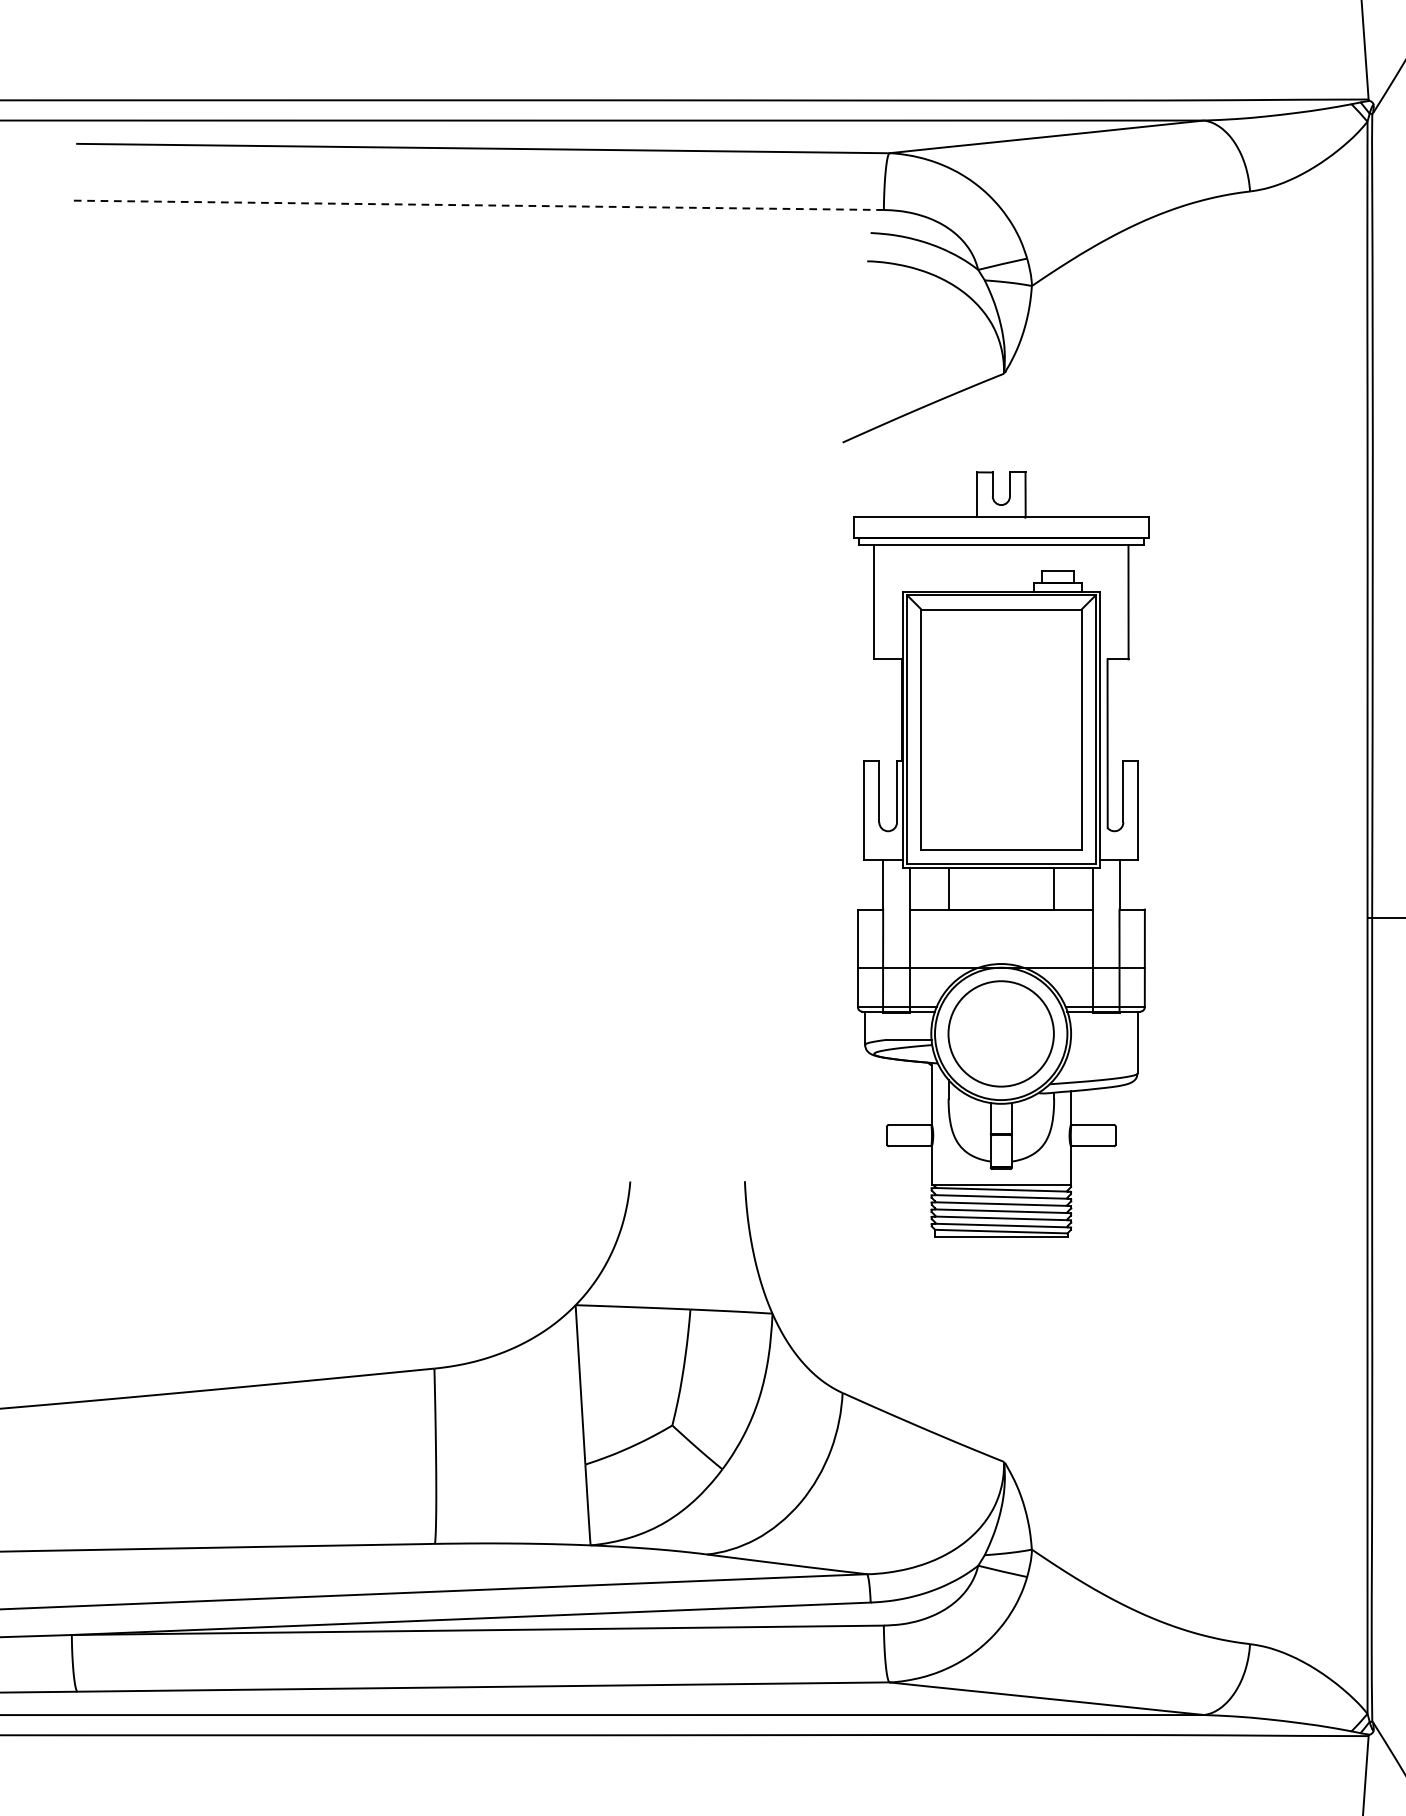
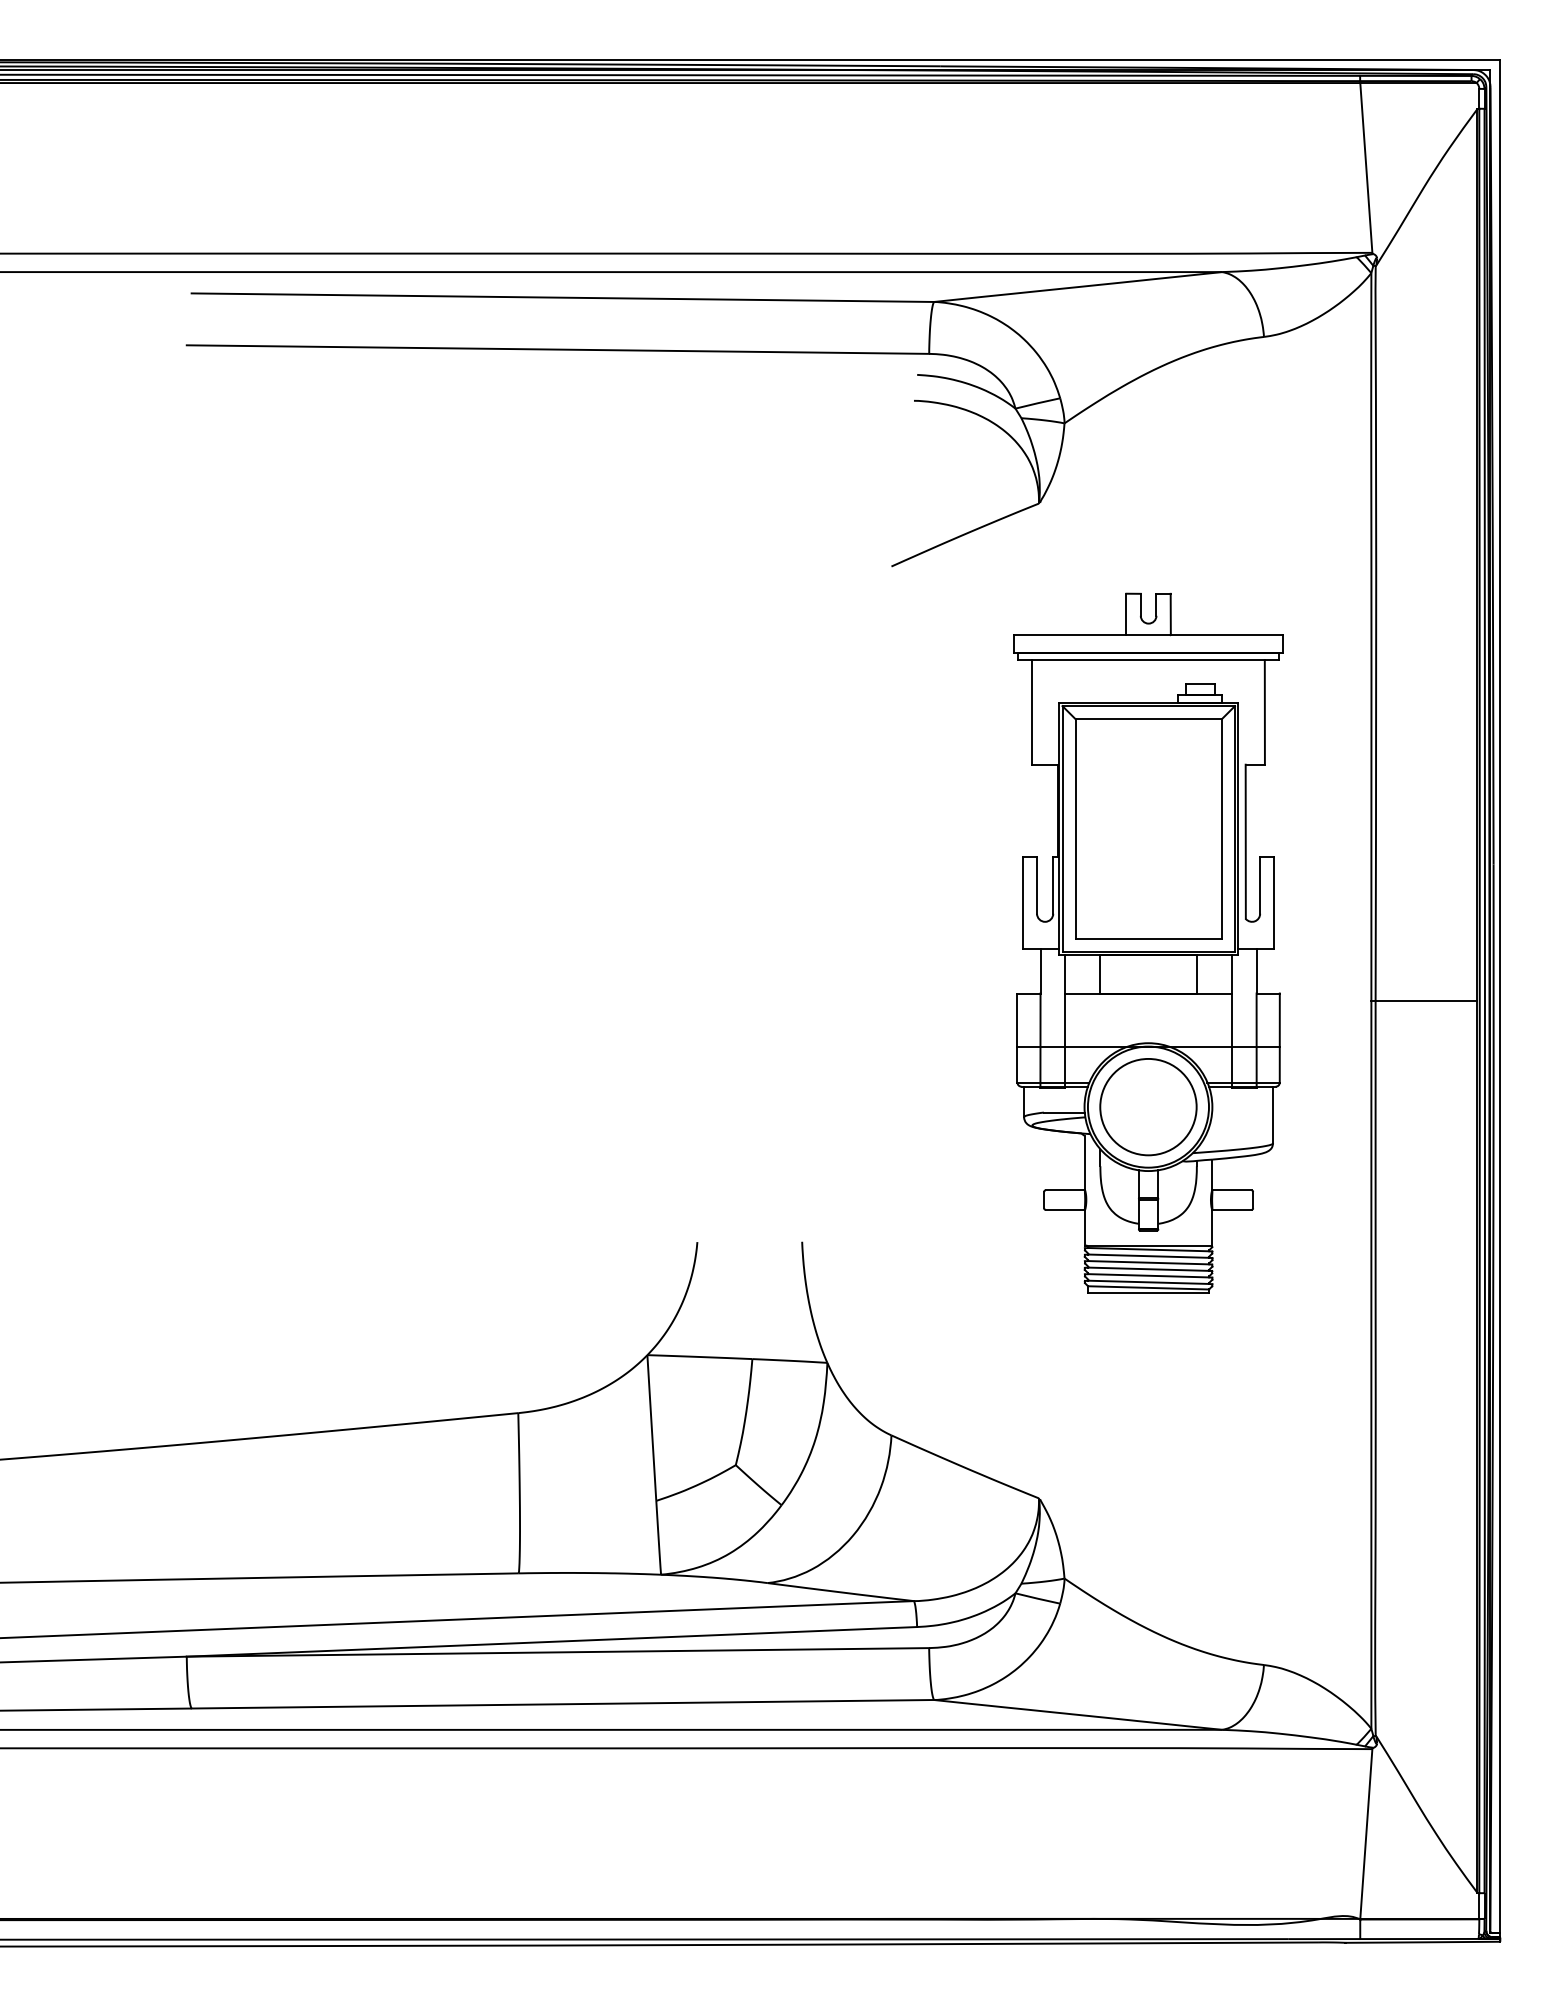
line: (477, 205) -> (557, 349), dashed -> solid
part: (1001, 853) -> (1148, 942), moved

